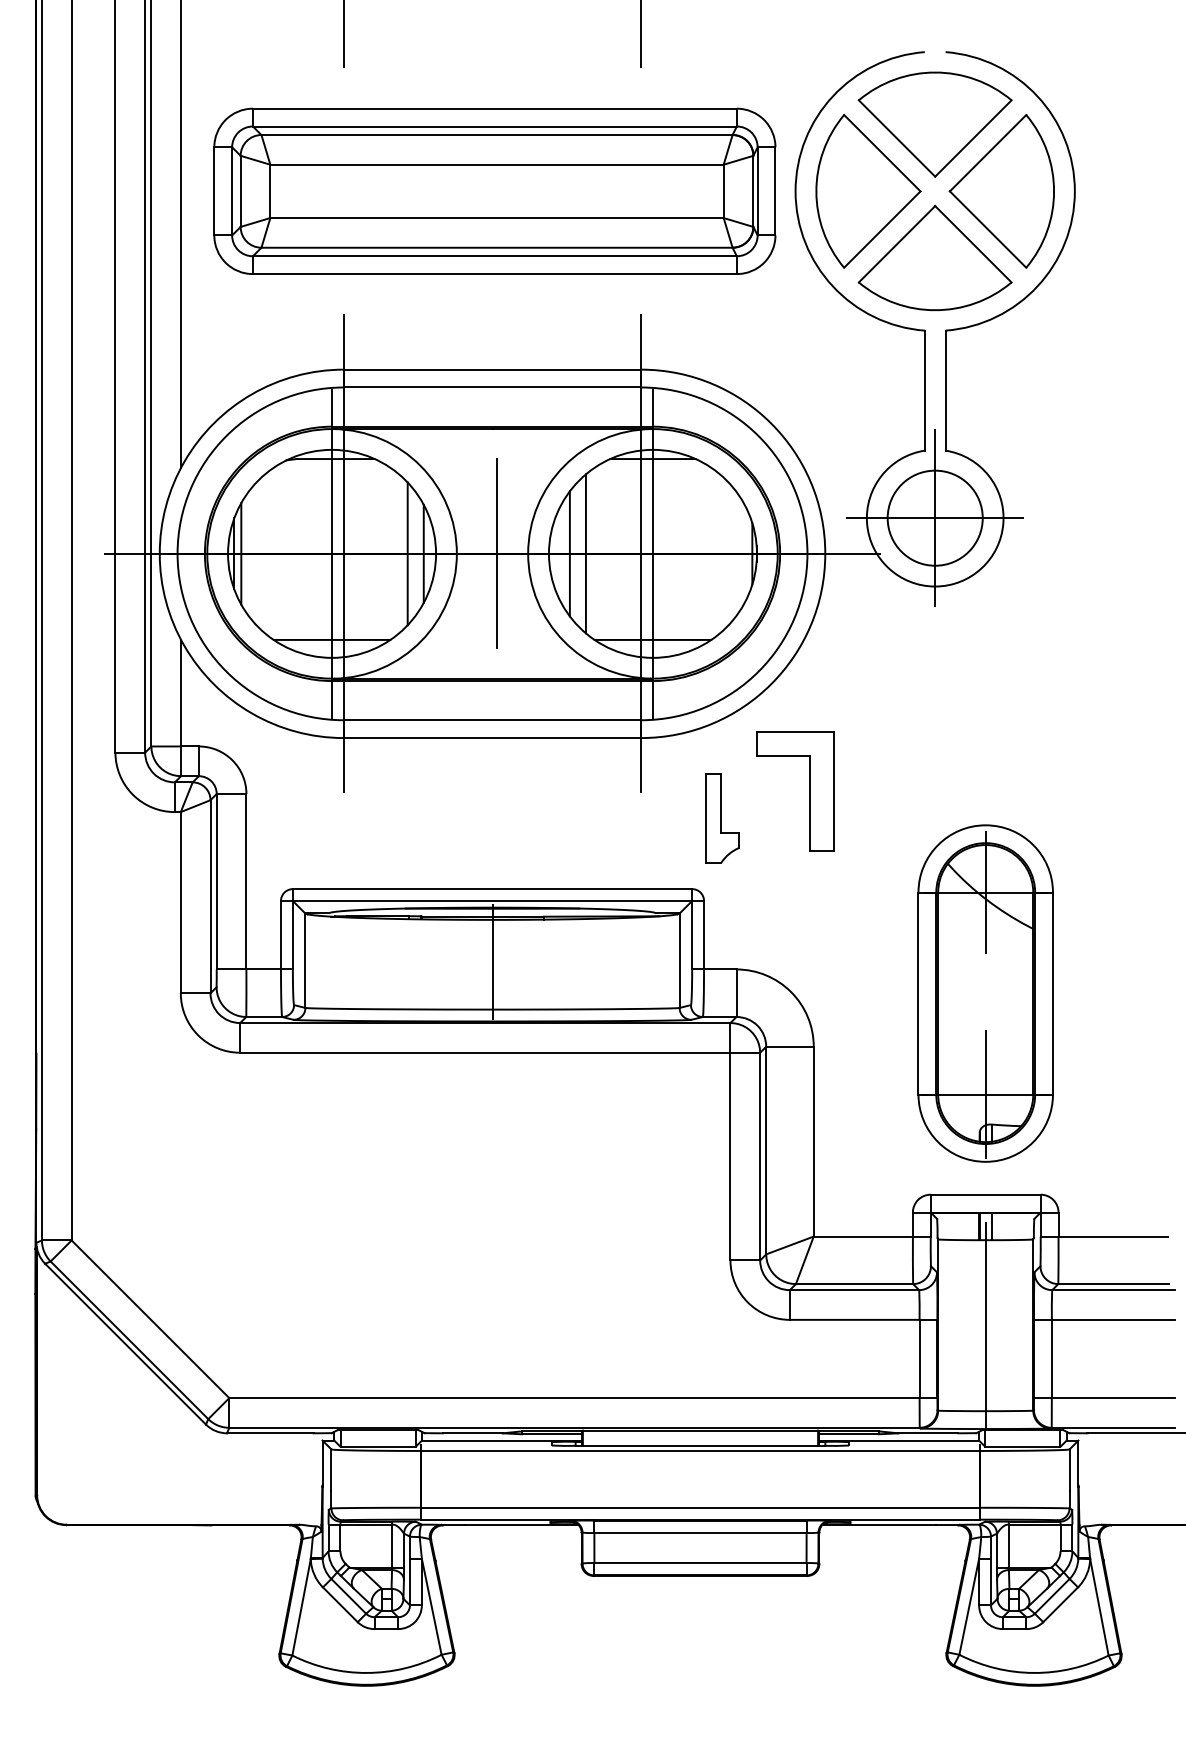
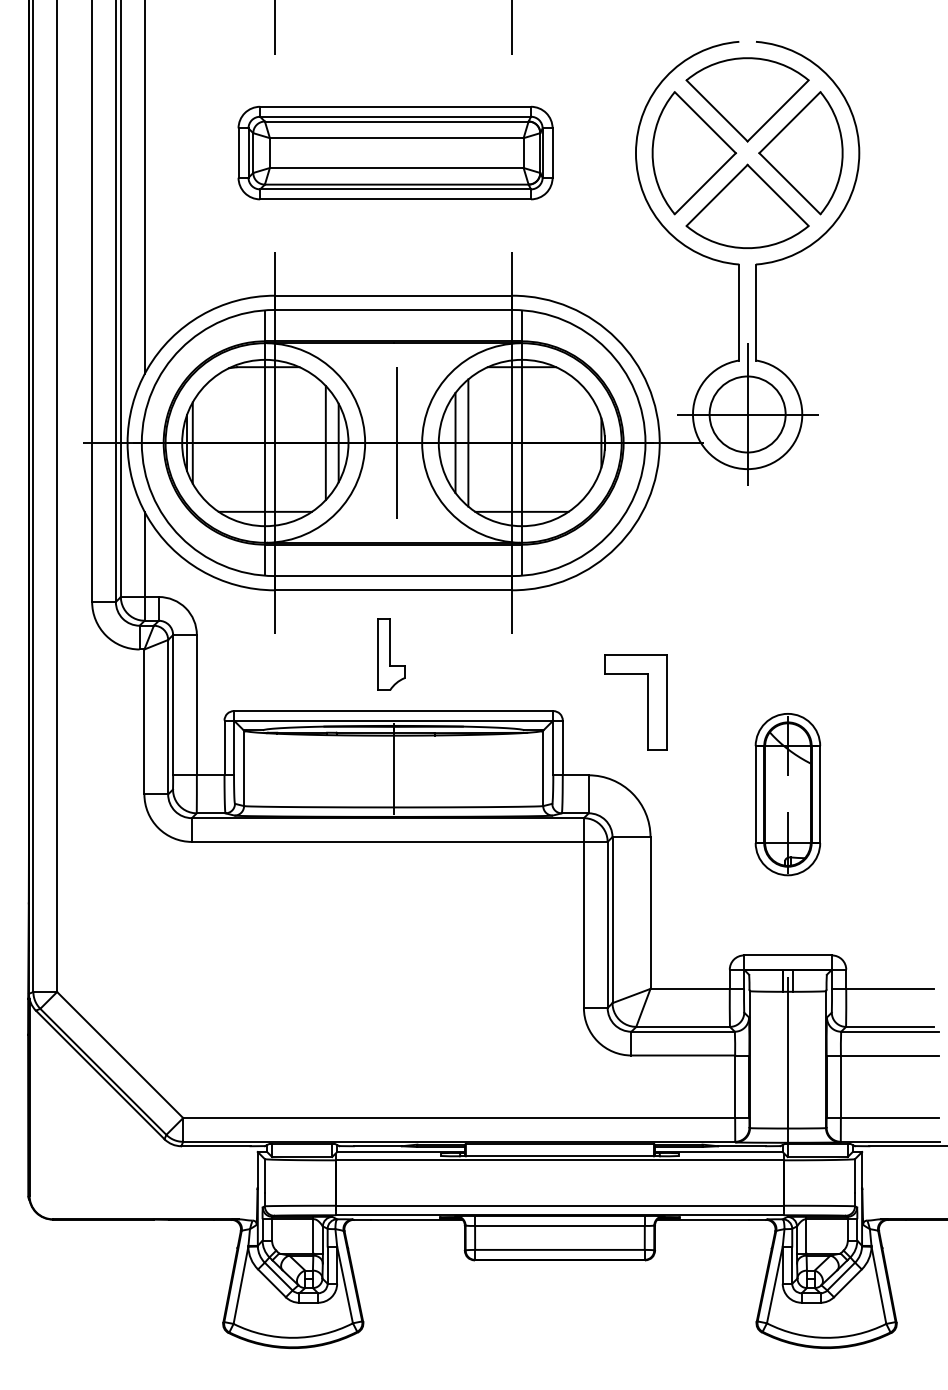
part: (494, 190) -> (395, 152), size x0.7
part: (809, 791) -> (647, 702), moved
part: (722, 818) -> (391, 654), moved
part: (985, 993) -> (787, 794), size x0.6

